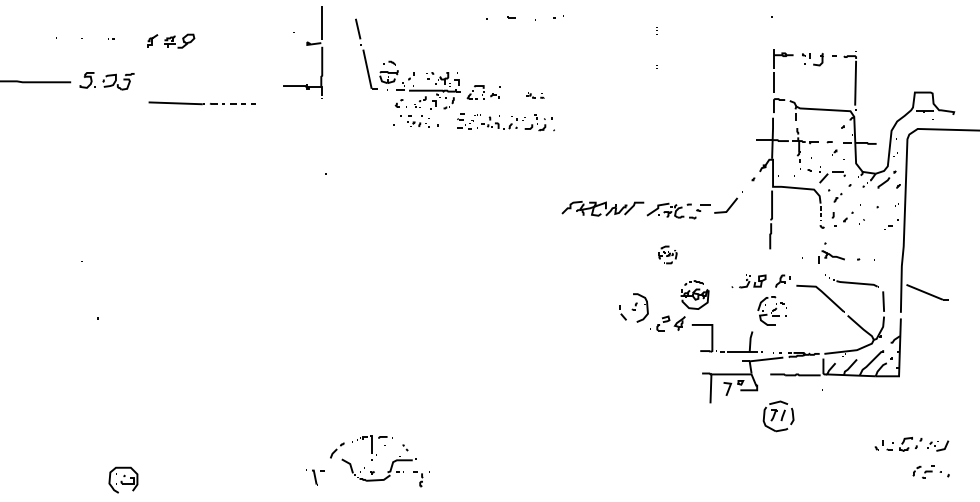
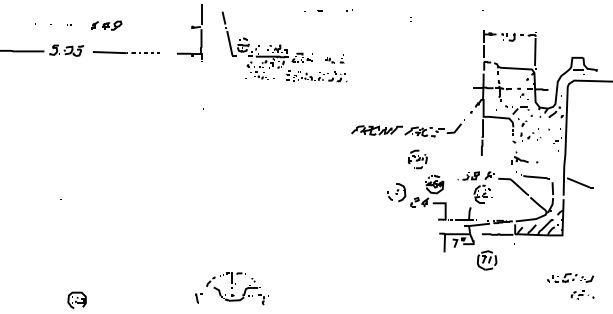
part: (534, 93) -> (334, 58), size x1.67
part: (200, 103) -> (125, 52), moved
part: (667, 254) -> (417, 159), size x1.67

